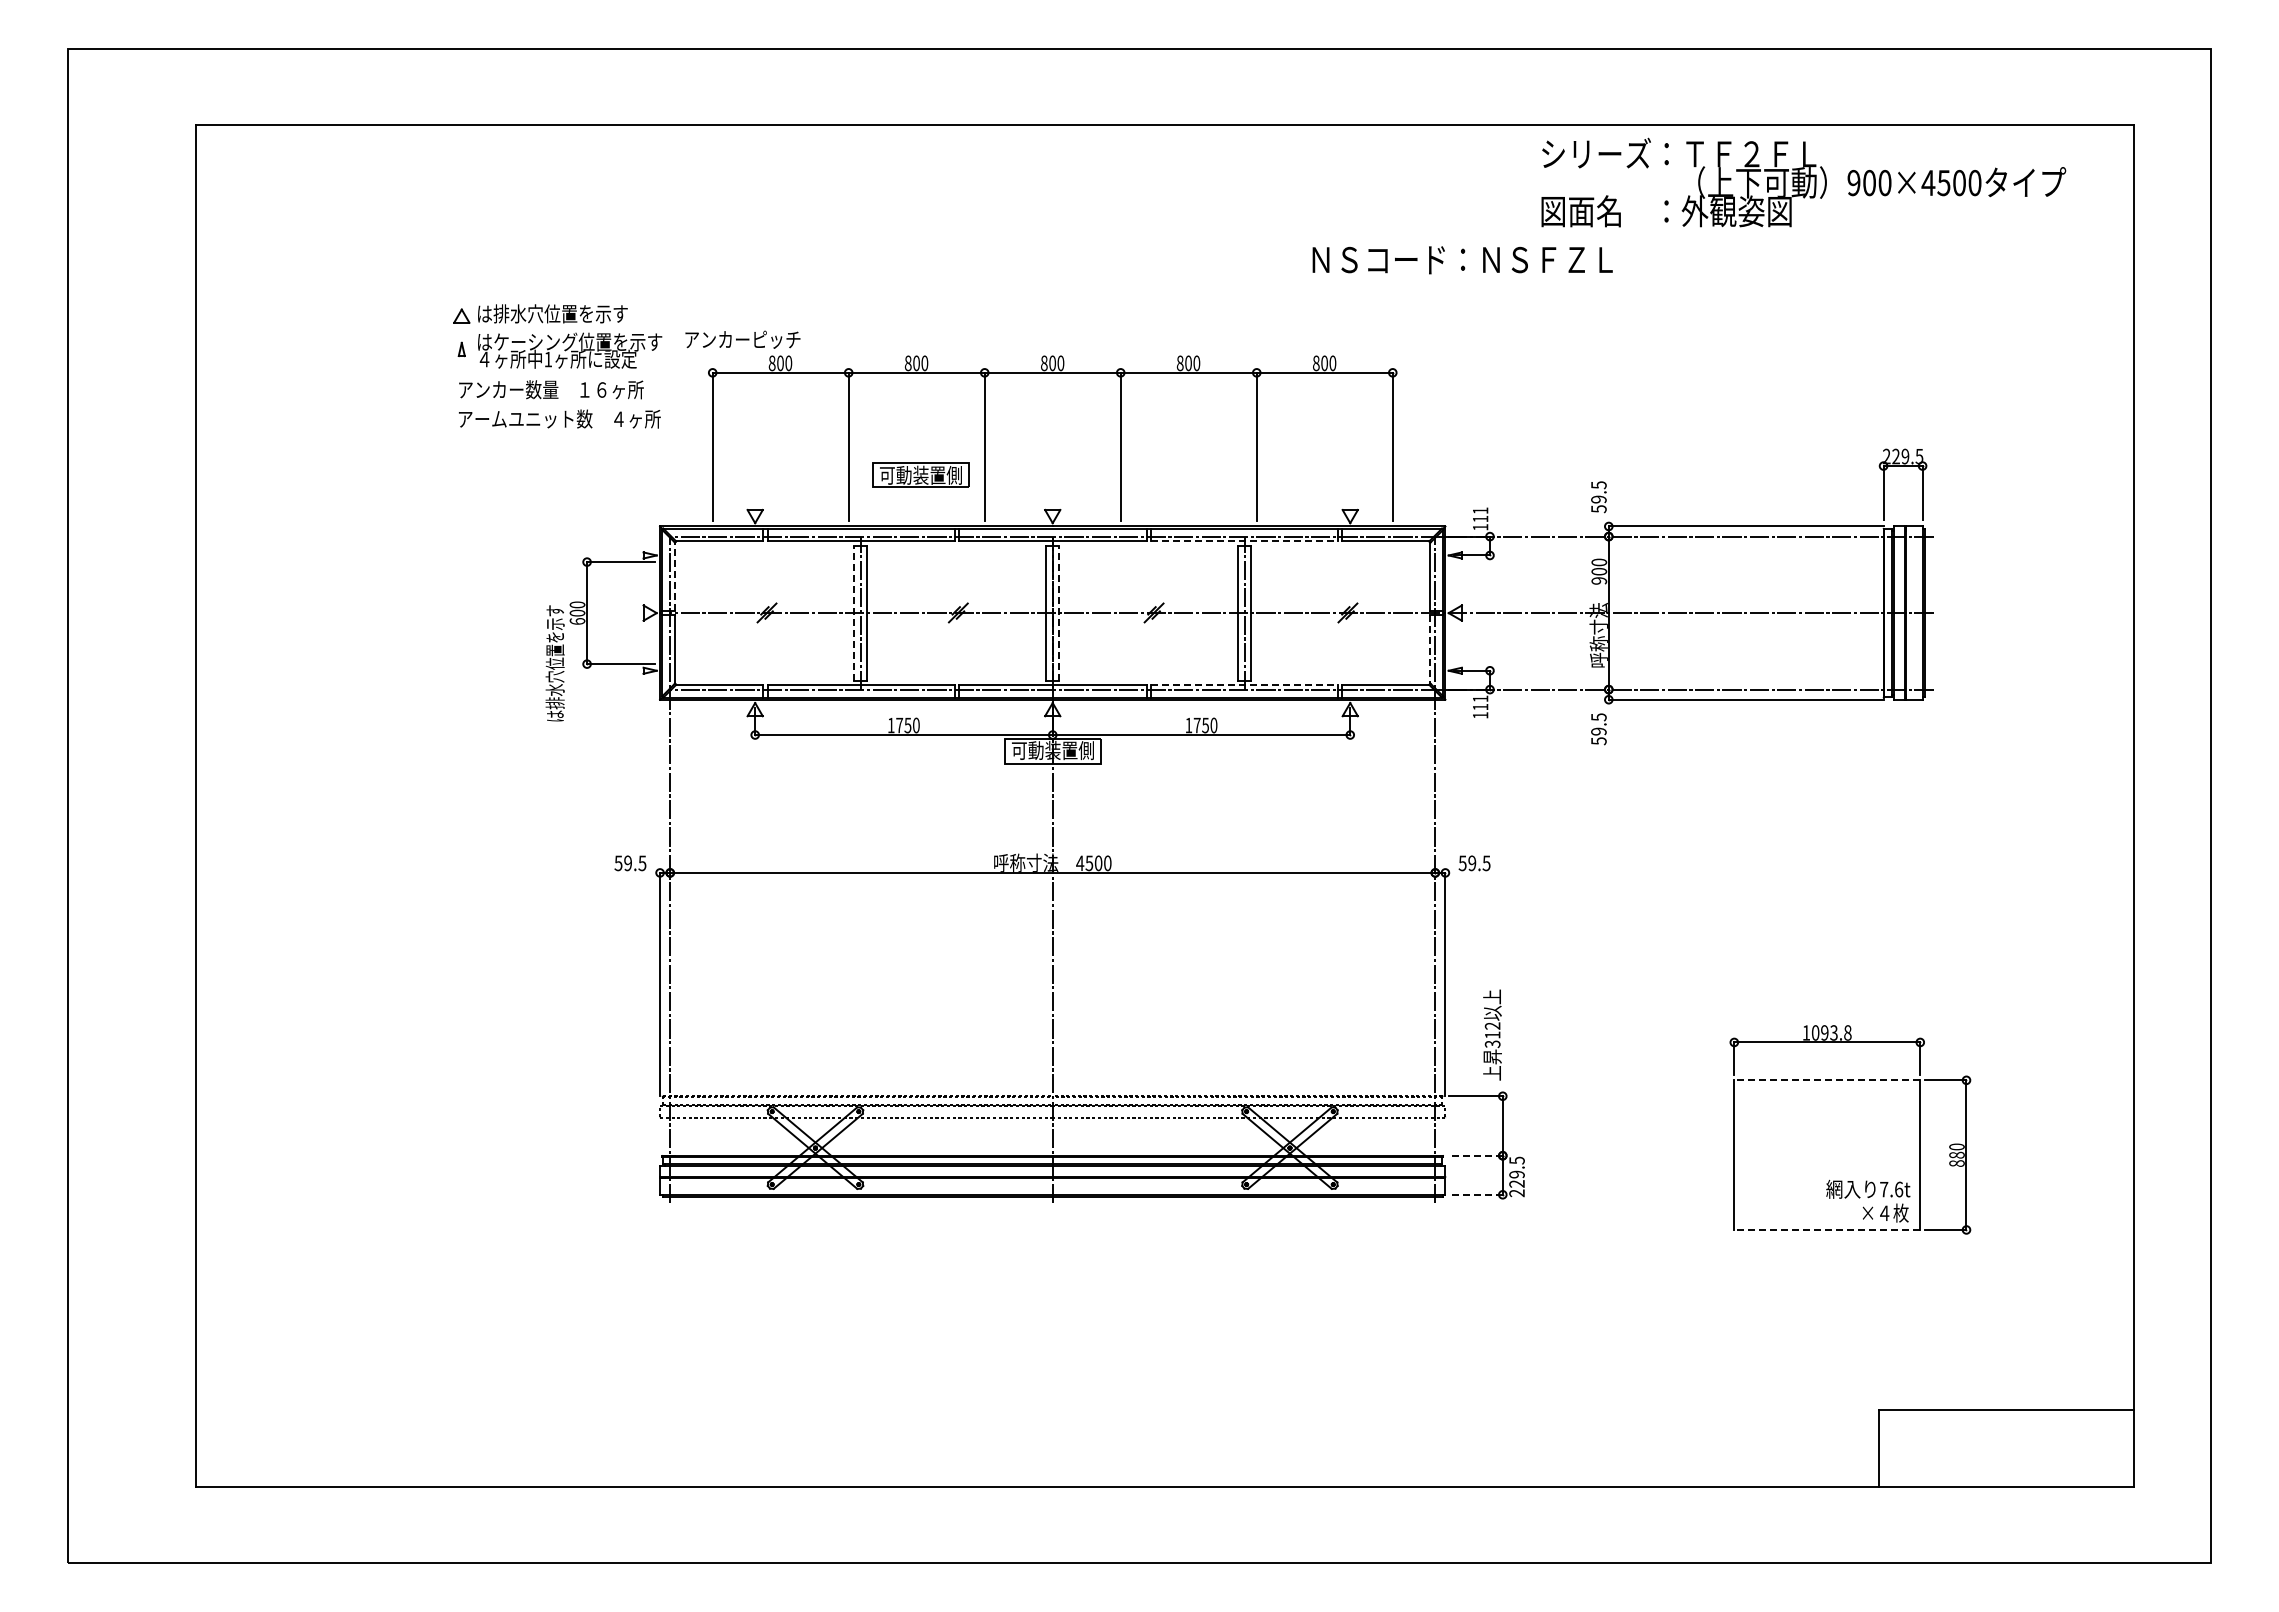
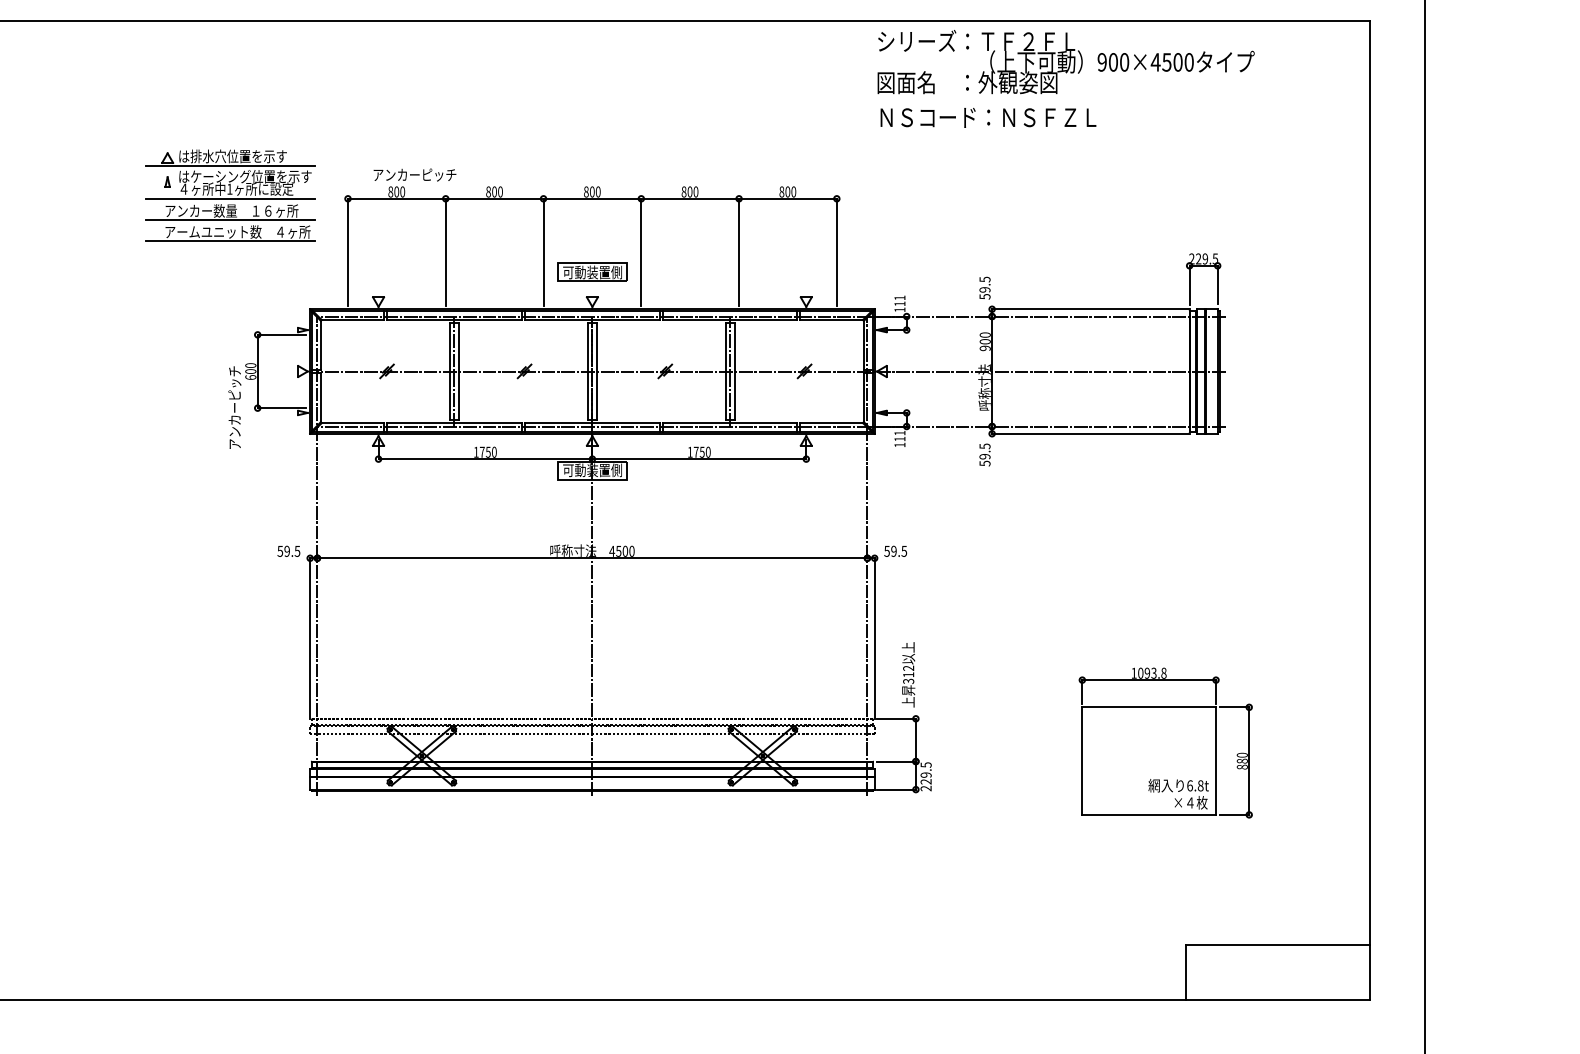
text: (1803, 182) -> (1065, 61), moved
text: (1462, 260) -> (988, 118), moved
line: (548, 327) -> (229, 166), added
text: (742, 339) -> (414, 174), moved
line: (548, 372) -> (229, 198), added
line: (548, 402) -> (229, 220), added
line: (548, 431) -> (229, 240), added
part: (920, 474) -> (592, 271), moved
line: (1244, 541) -> (730, 320), dashed -> solid
line: (675, 576) -> (321, 345), dashed -> solid
line: (854, 612) -> (449, 371), dashed -> solid
line: (1059, 612) -> (597, 371), dashed -> solid
line: (1430, 649) -> (863, 397), dashed -> solid
text: (554, 663) -> (234, 407), は排水穴位置を示す -> アンカーピッチ
line: (1244, 684) -> (730, 422), dashed -> solid
line: (1827, 1080) -> (1149, 707), dashed -> solid
line: (1475, 1155) -> (896, 761), dashed -> solid
text: (1891, 1189) -> (1195, 785), 7.6t -> 6.8t
line: (1476, 1194) -> (897, 789), dashed -> solid
line: (1827, 1229) -> (1149, 814), dashed -> solid

